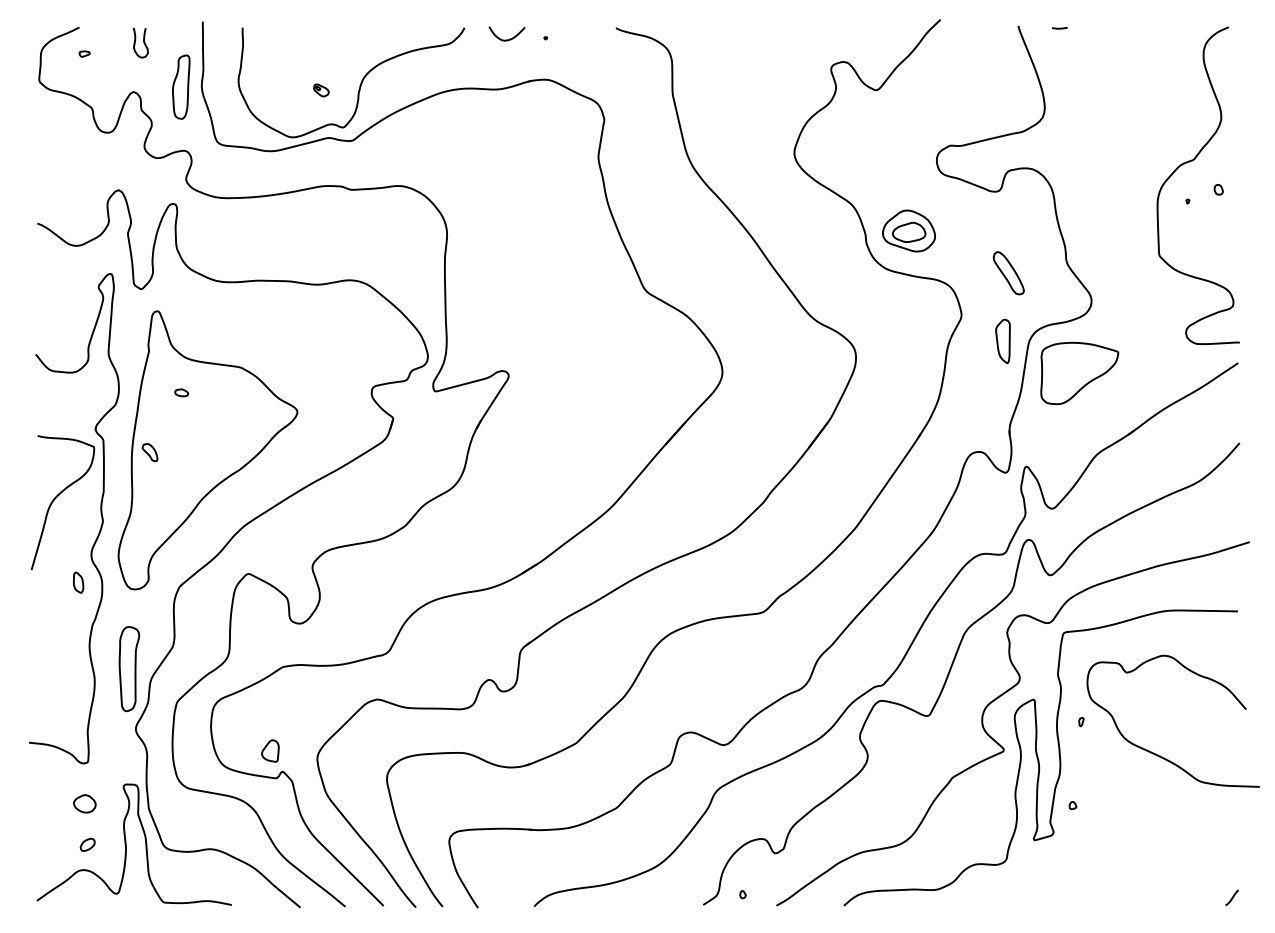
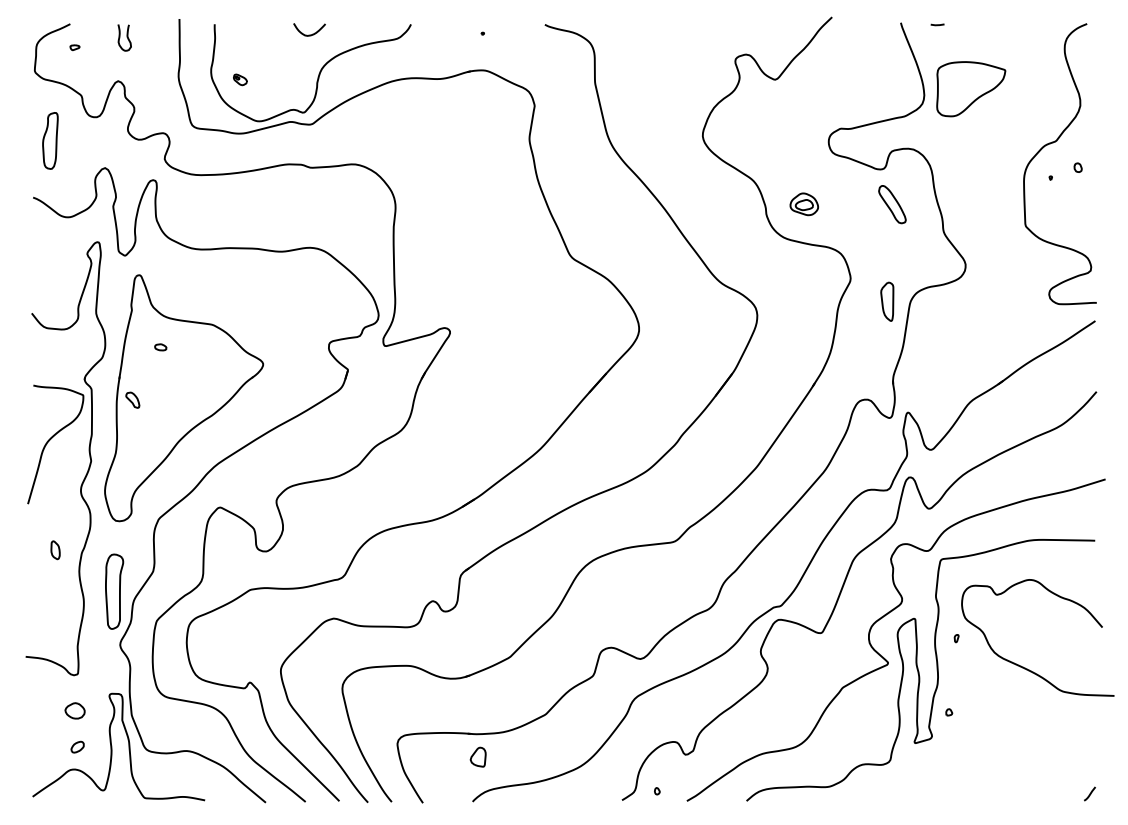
curve: (510, 38) -> (312, 33), moved
part: (181, 86) -> (50, 140), moved
part: (321, 90) -> (240, 79), moved
part: (909, 231) -> (804, 204), size x0.6
part: (1008, 273) -> (892, 204), moved
part: (1080, 373) -> (971, 89), moved
part: (78, 582) -> (55, 550), moved
part: (269, 750) -> (477, 756), moved

